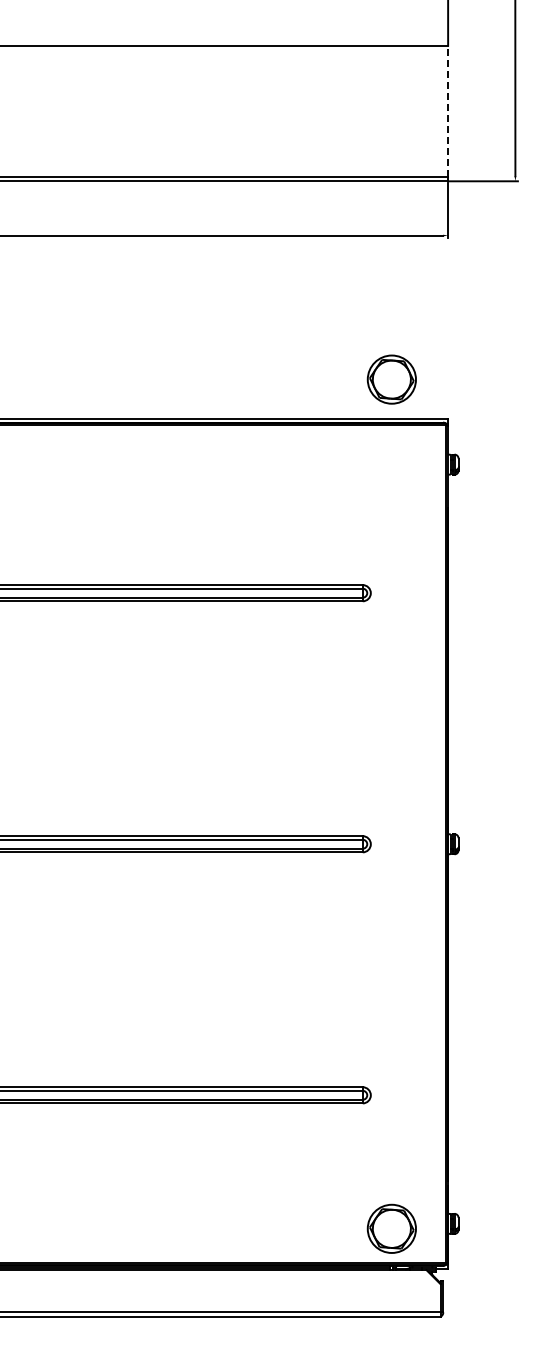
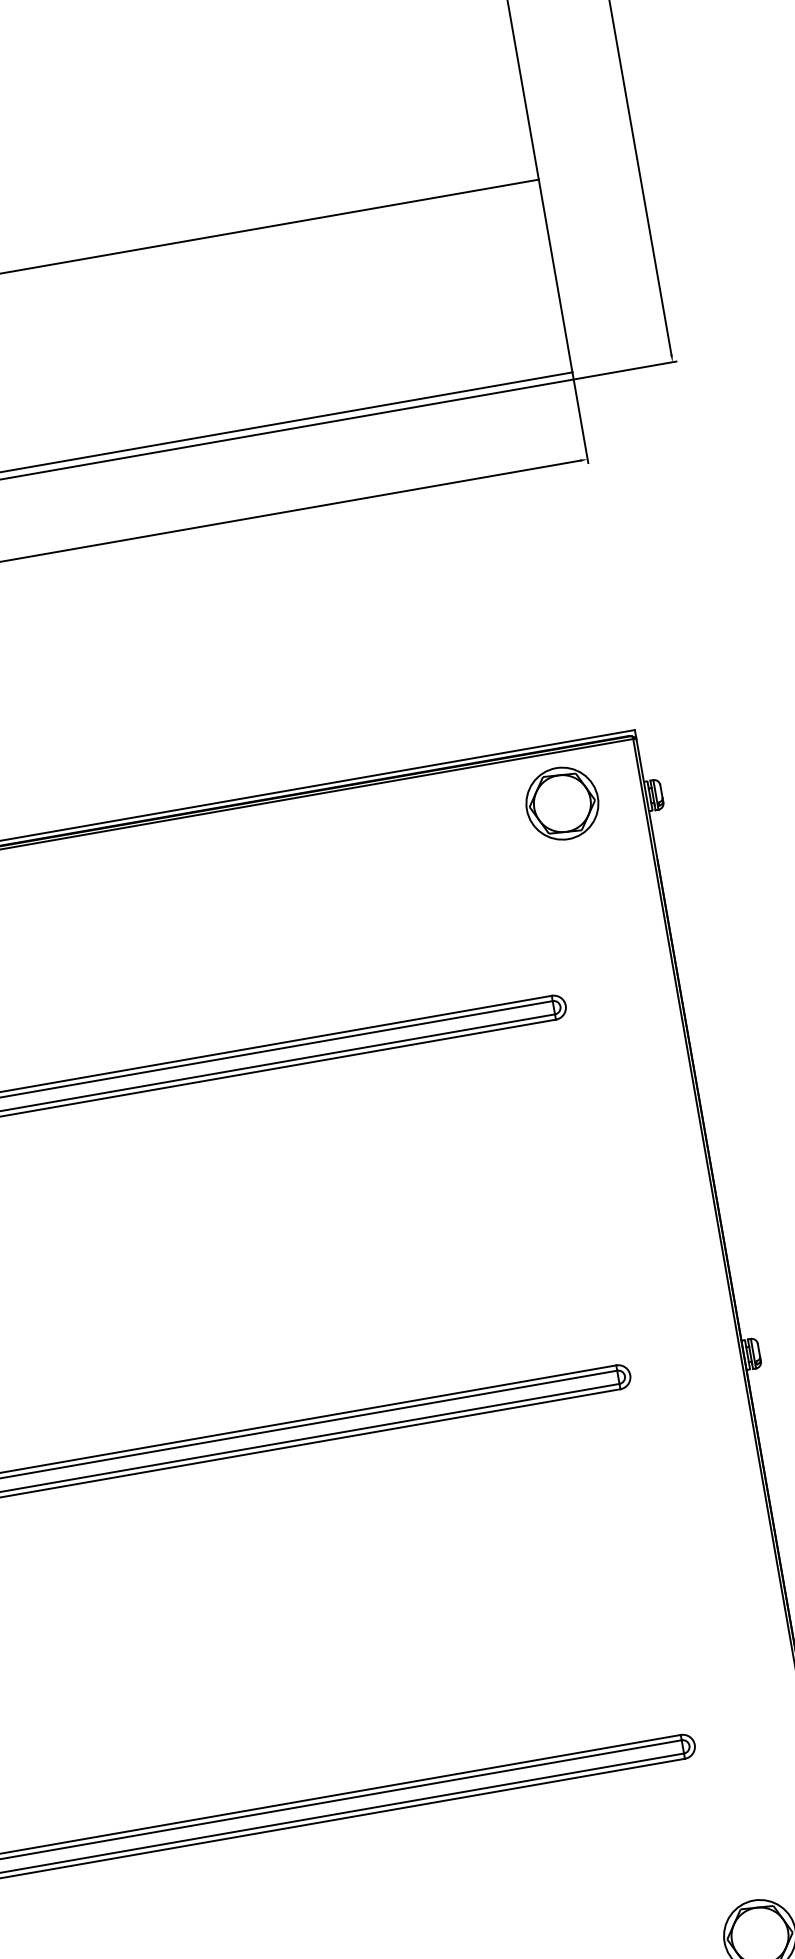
line: (448, 110) -> (556, 275), dashed -> solid
part: (391, 379) -> (561, 803), moved

